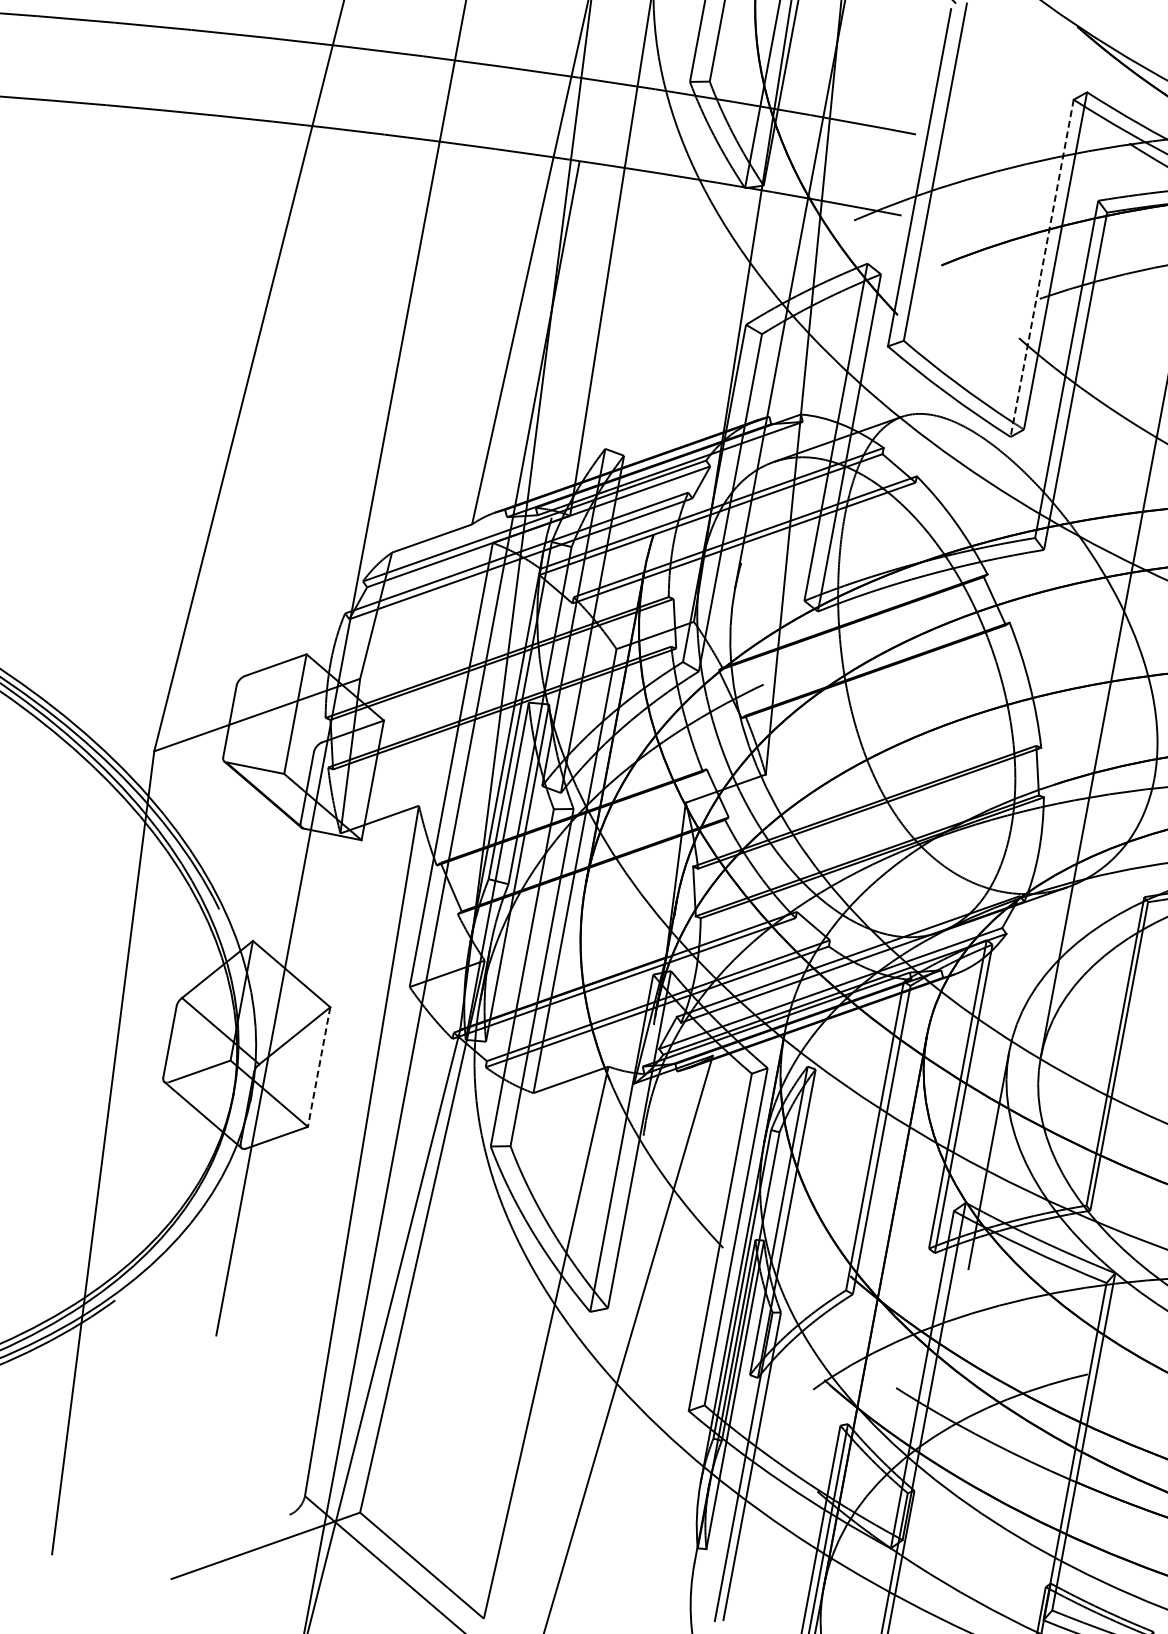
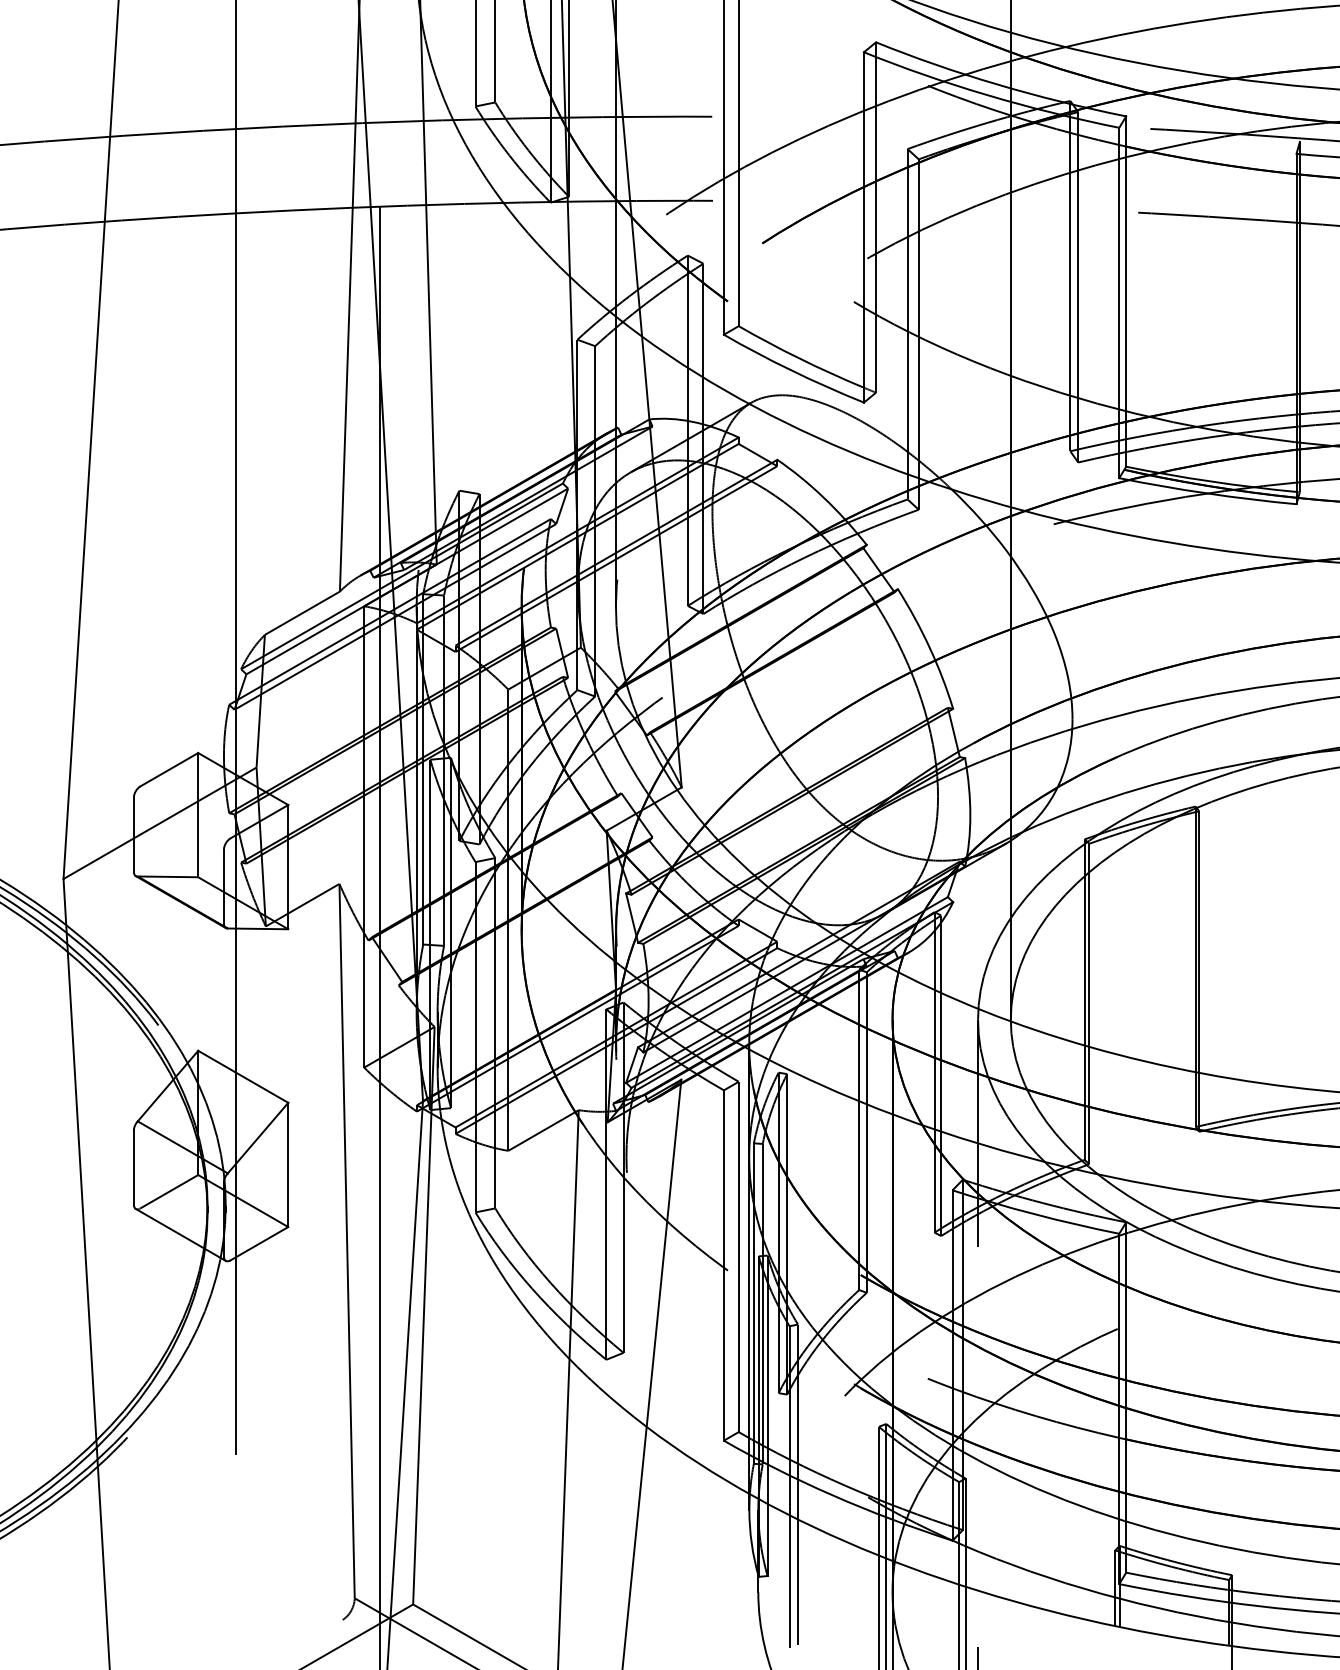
line: (1042, 268) -> (864, 227), dashed -> solid
line: (319, 1067) -> (288, 1165), dashed -> solid

